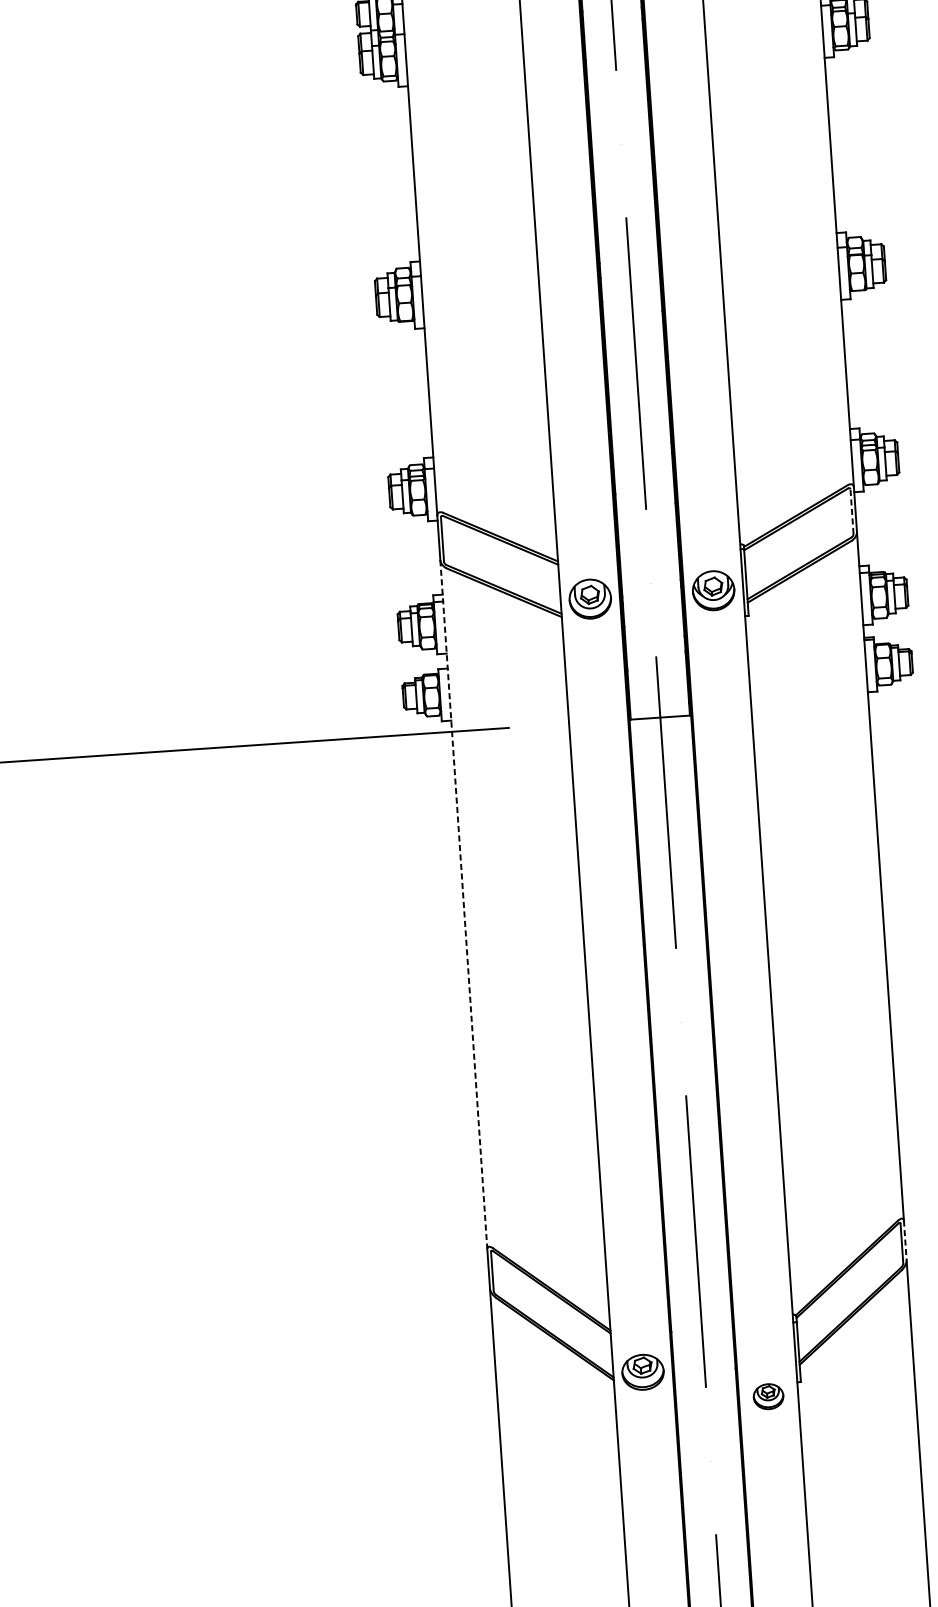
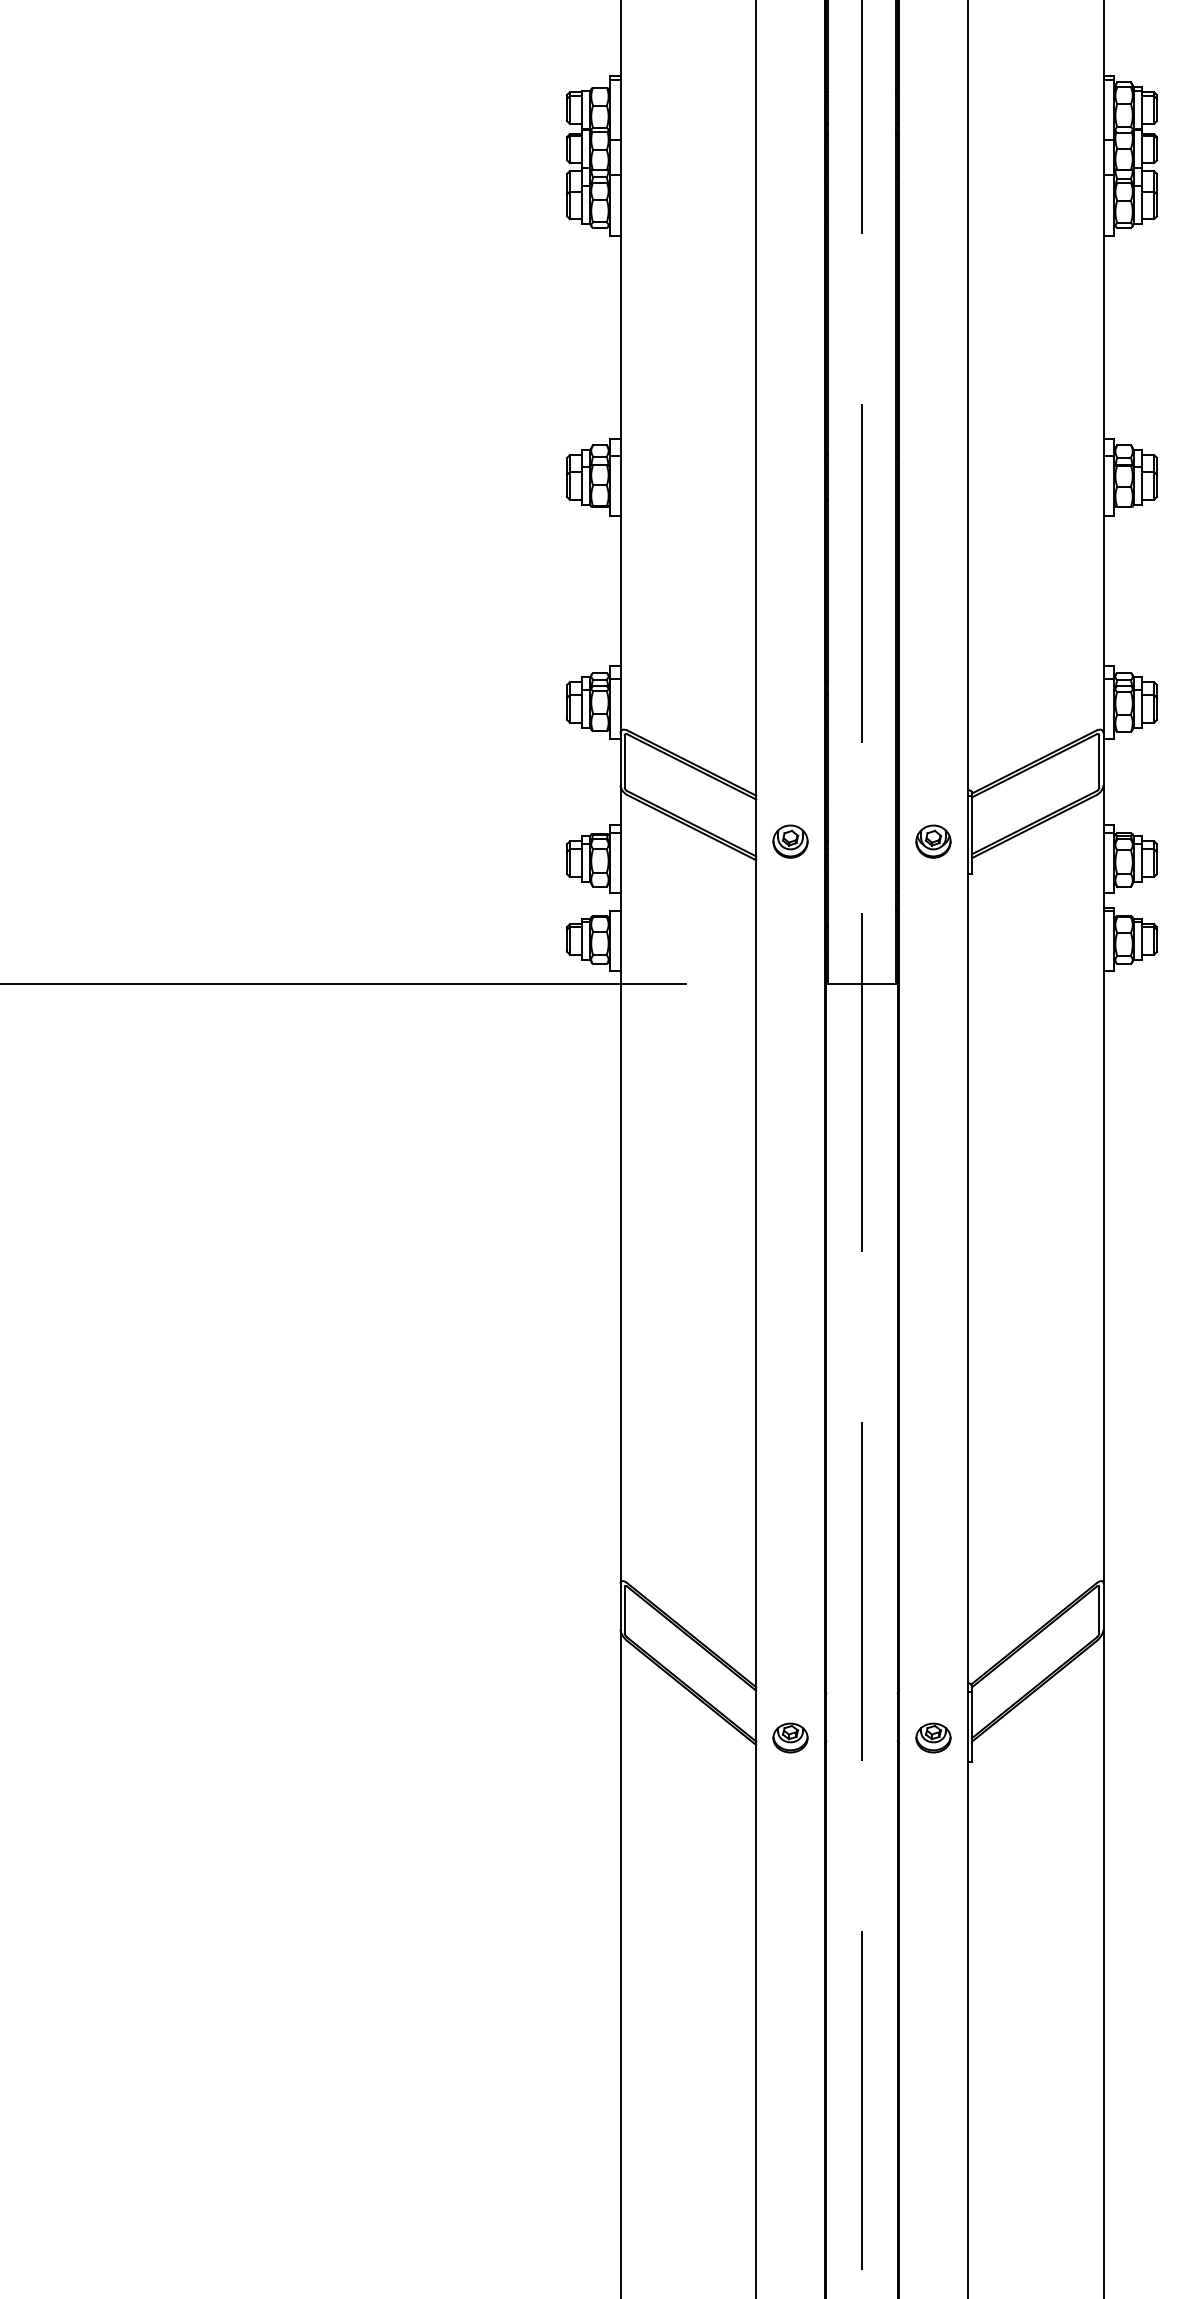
line: (852, 511) -> (1099, 761), dashed -> solid
part: (713, 590) -> (933, 841), size x0.71
part: (590, 598) -> (790, 841), size x0.71
line: (463, 904) -> (620, 1184), dashed -> solid
line: (905, 1241) -> (1103, 1607), dashed -> solid
part: (642, 1371) -> (790, 1737), size x0.71
part: (768, 1396) -> (933, 1737), moved

